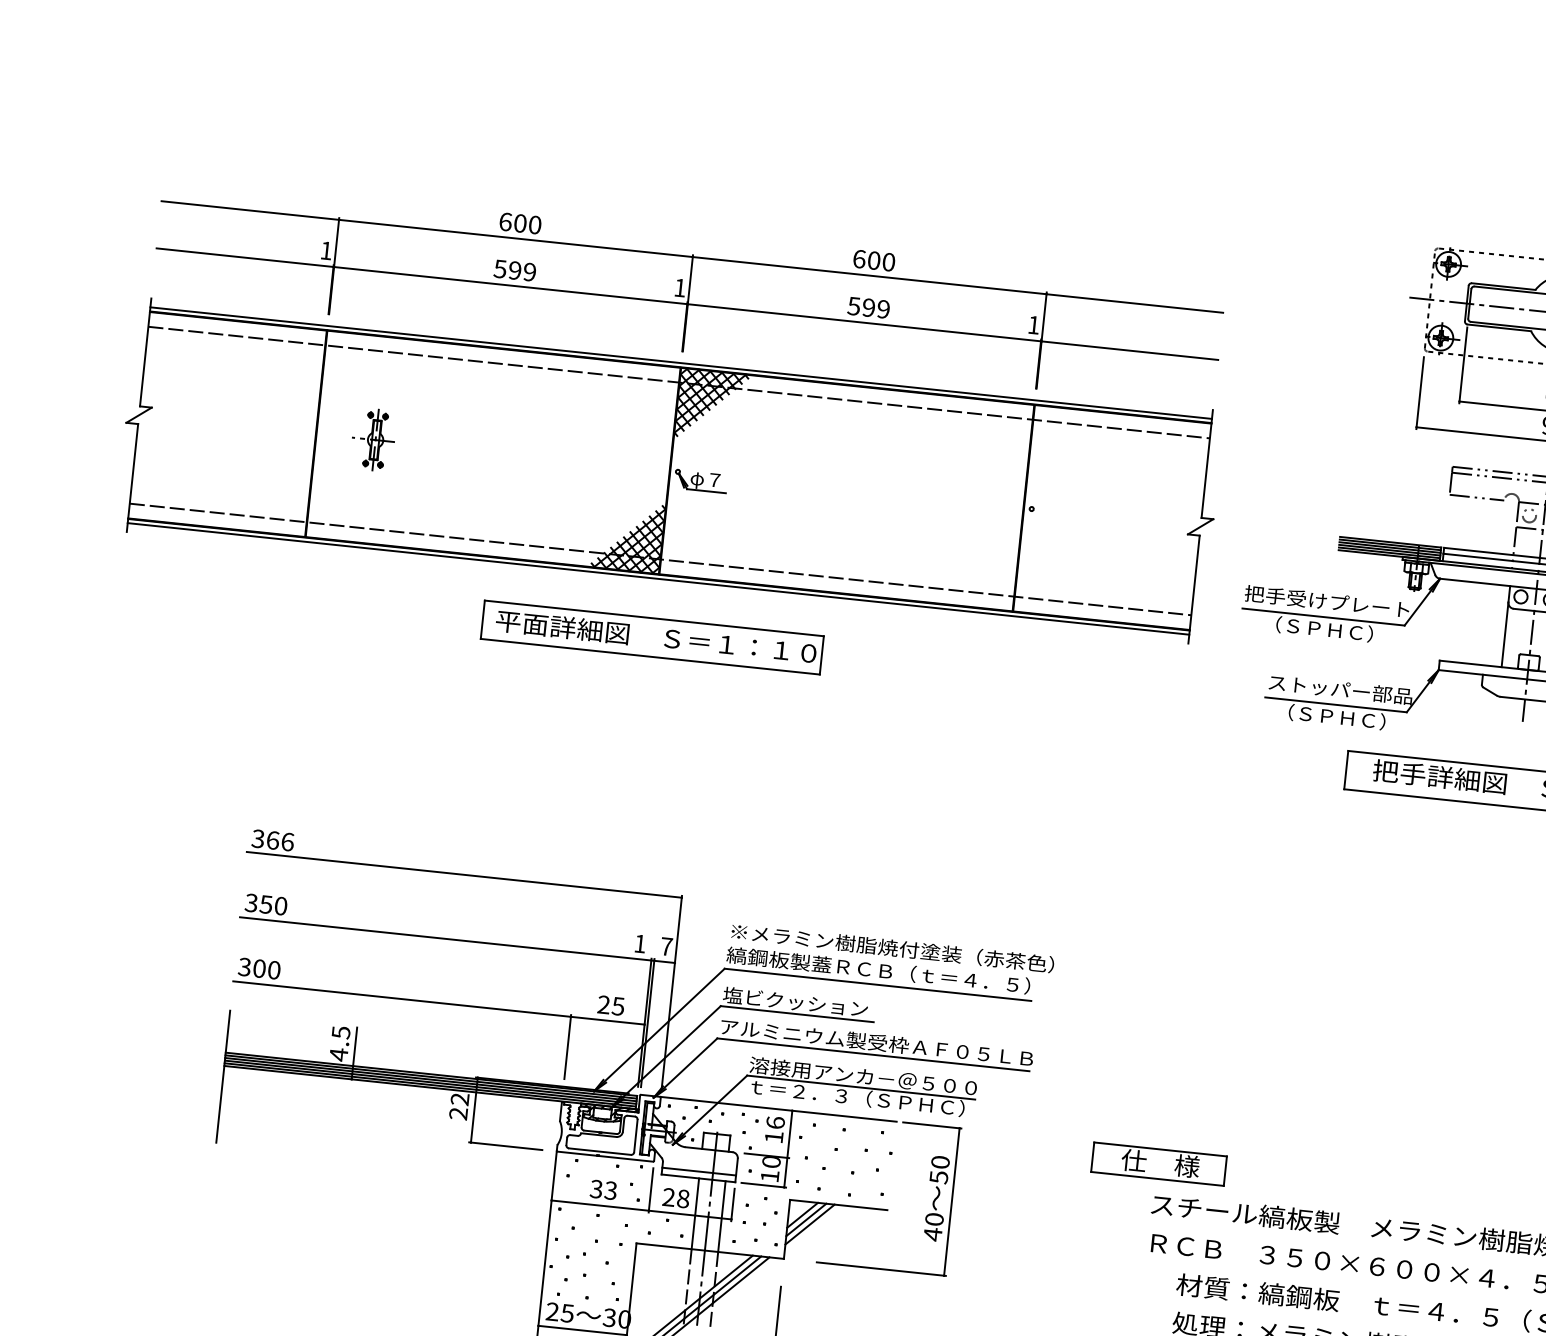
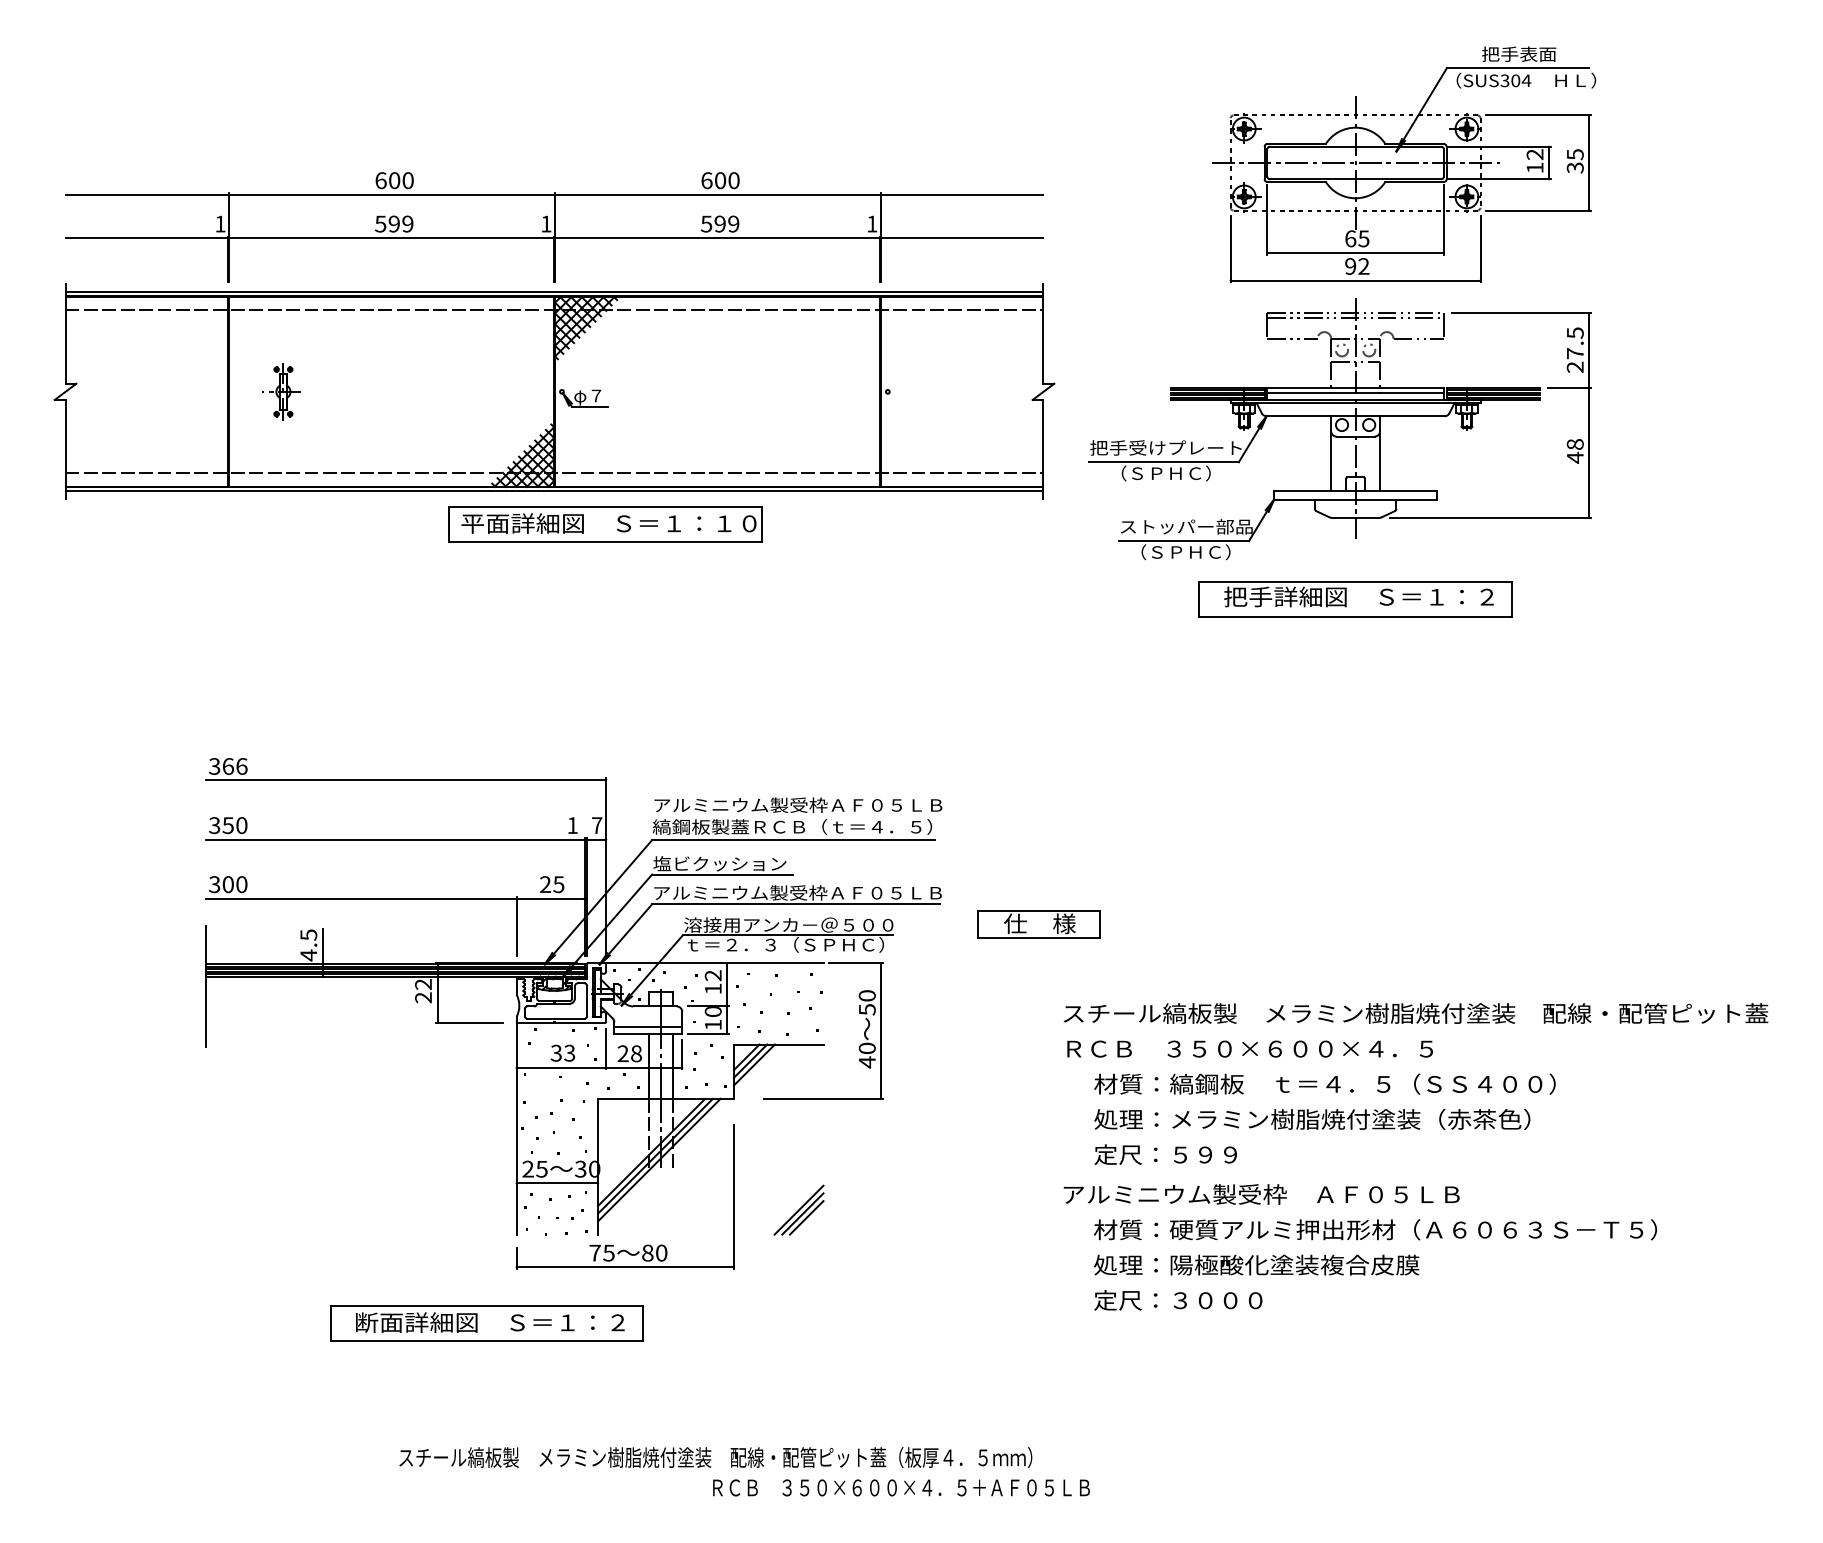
part: (652, 637) -> (605, 524), moved
text: (891, 948) -> (802, 805), ※メラミン樹脂焼付塗装（赤茶色） -> アルミニウム製受枠ＡＦ０５ＬＢ
text: (774, 1122) -> (712, 975), 16 -> 12
part: (1158, 1164) -> (1038, 924), moved

